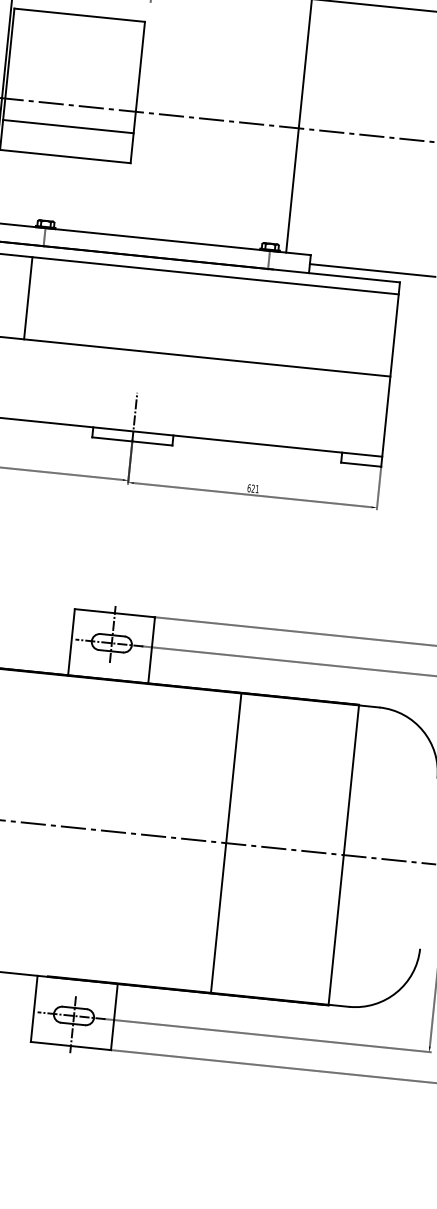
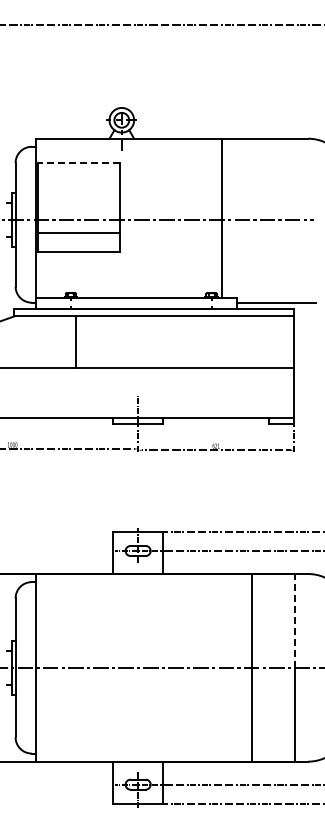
line: (79, 15) -> (78, 163), solid -> dashed
line: (28, 297) -> (75, 341), moved
line: (351, 779) -> (295, 620), solid -> dashed
line: (225, 842) -> (251, 667), moved

